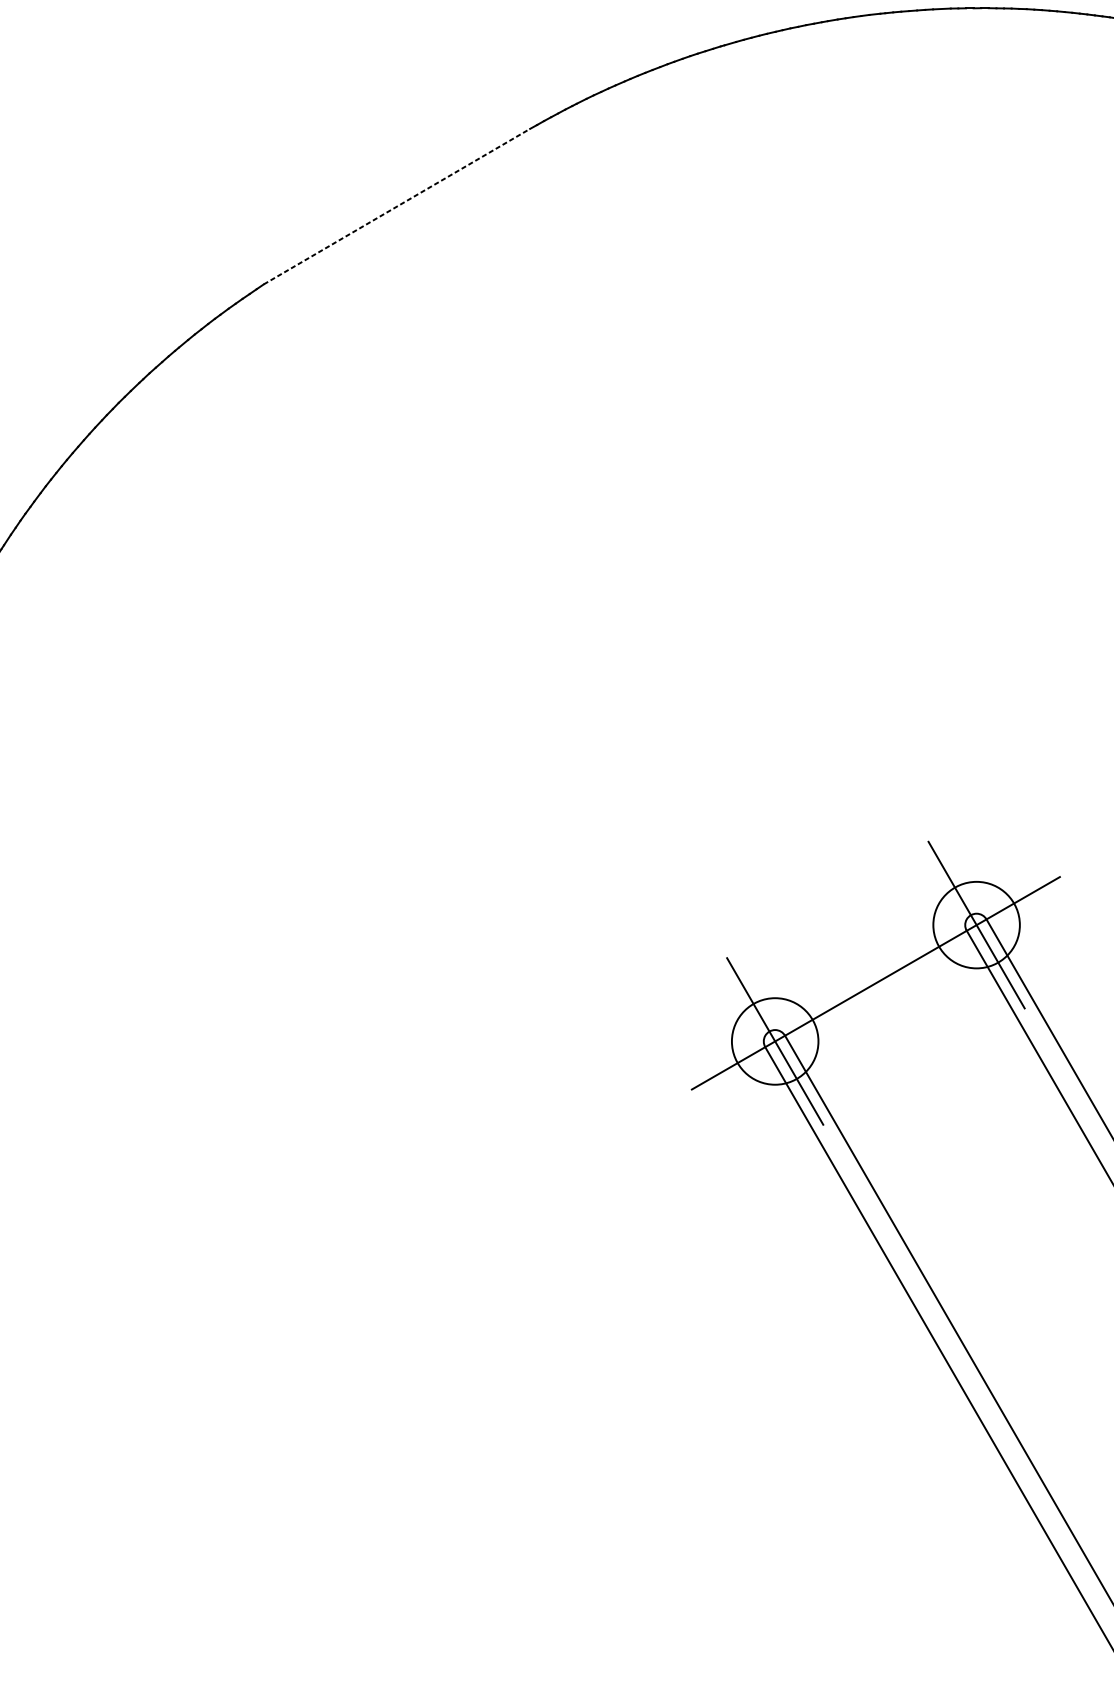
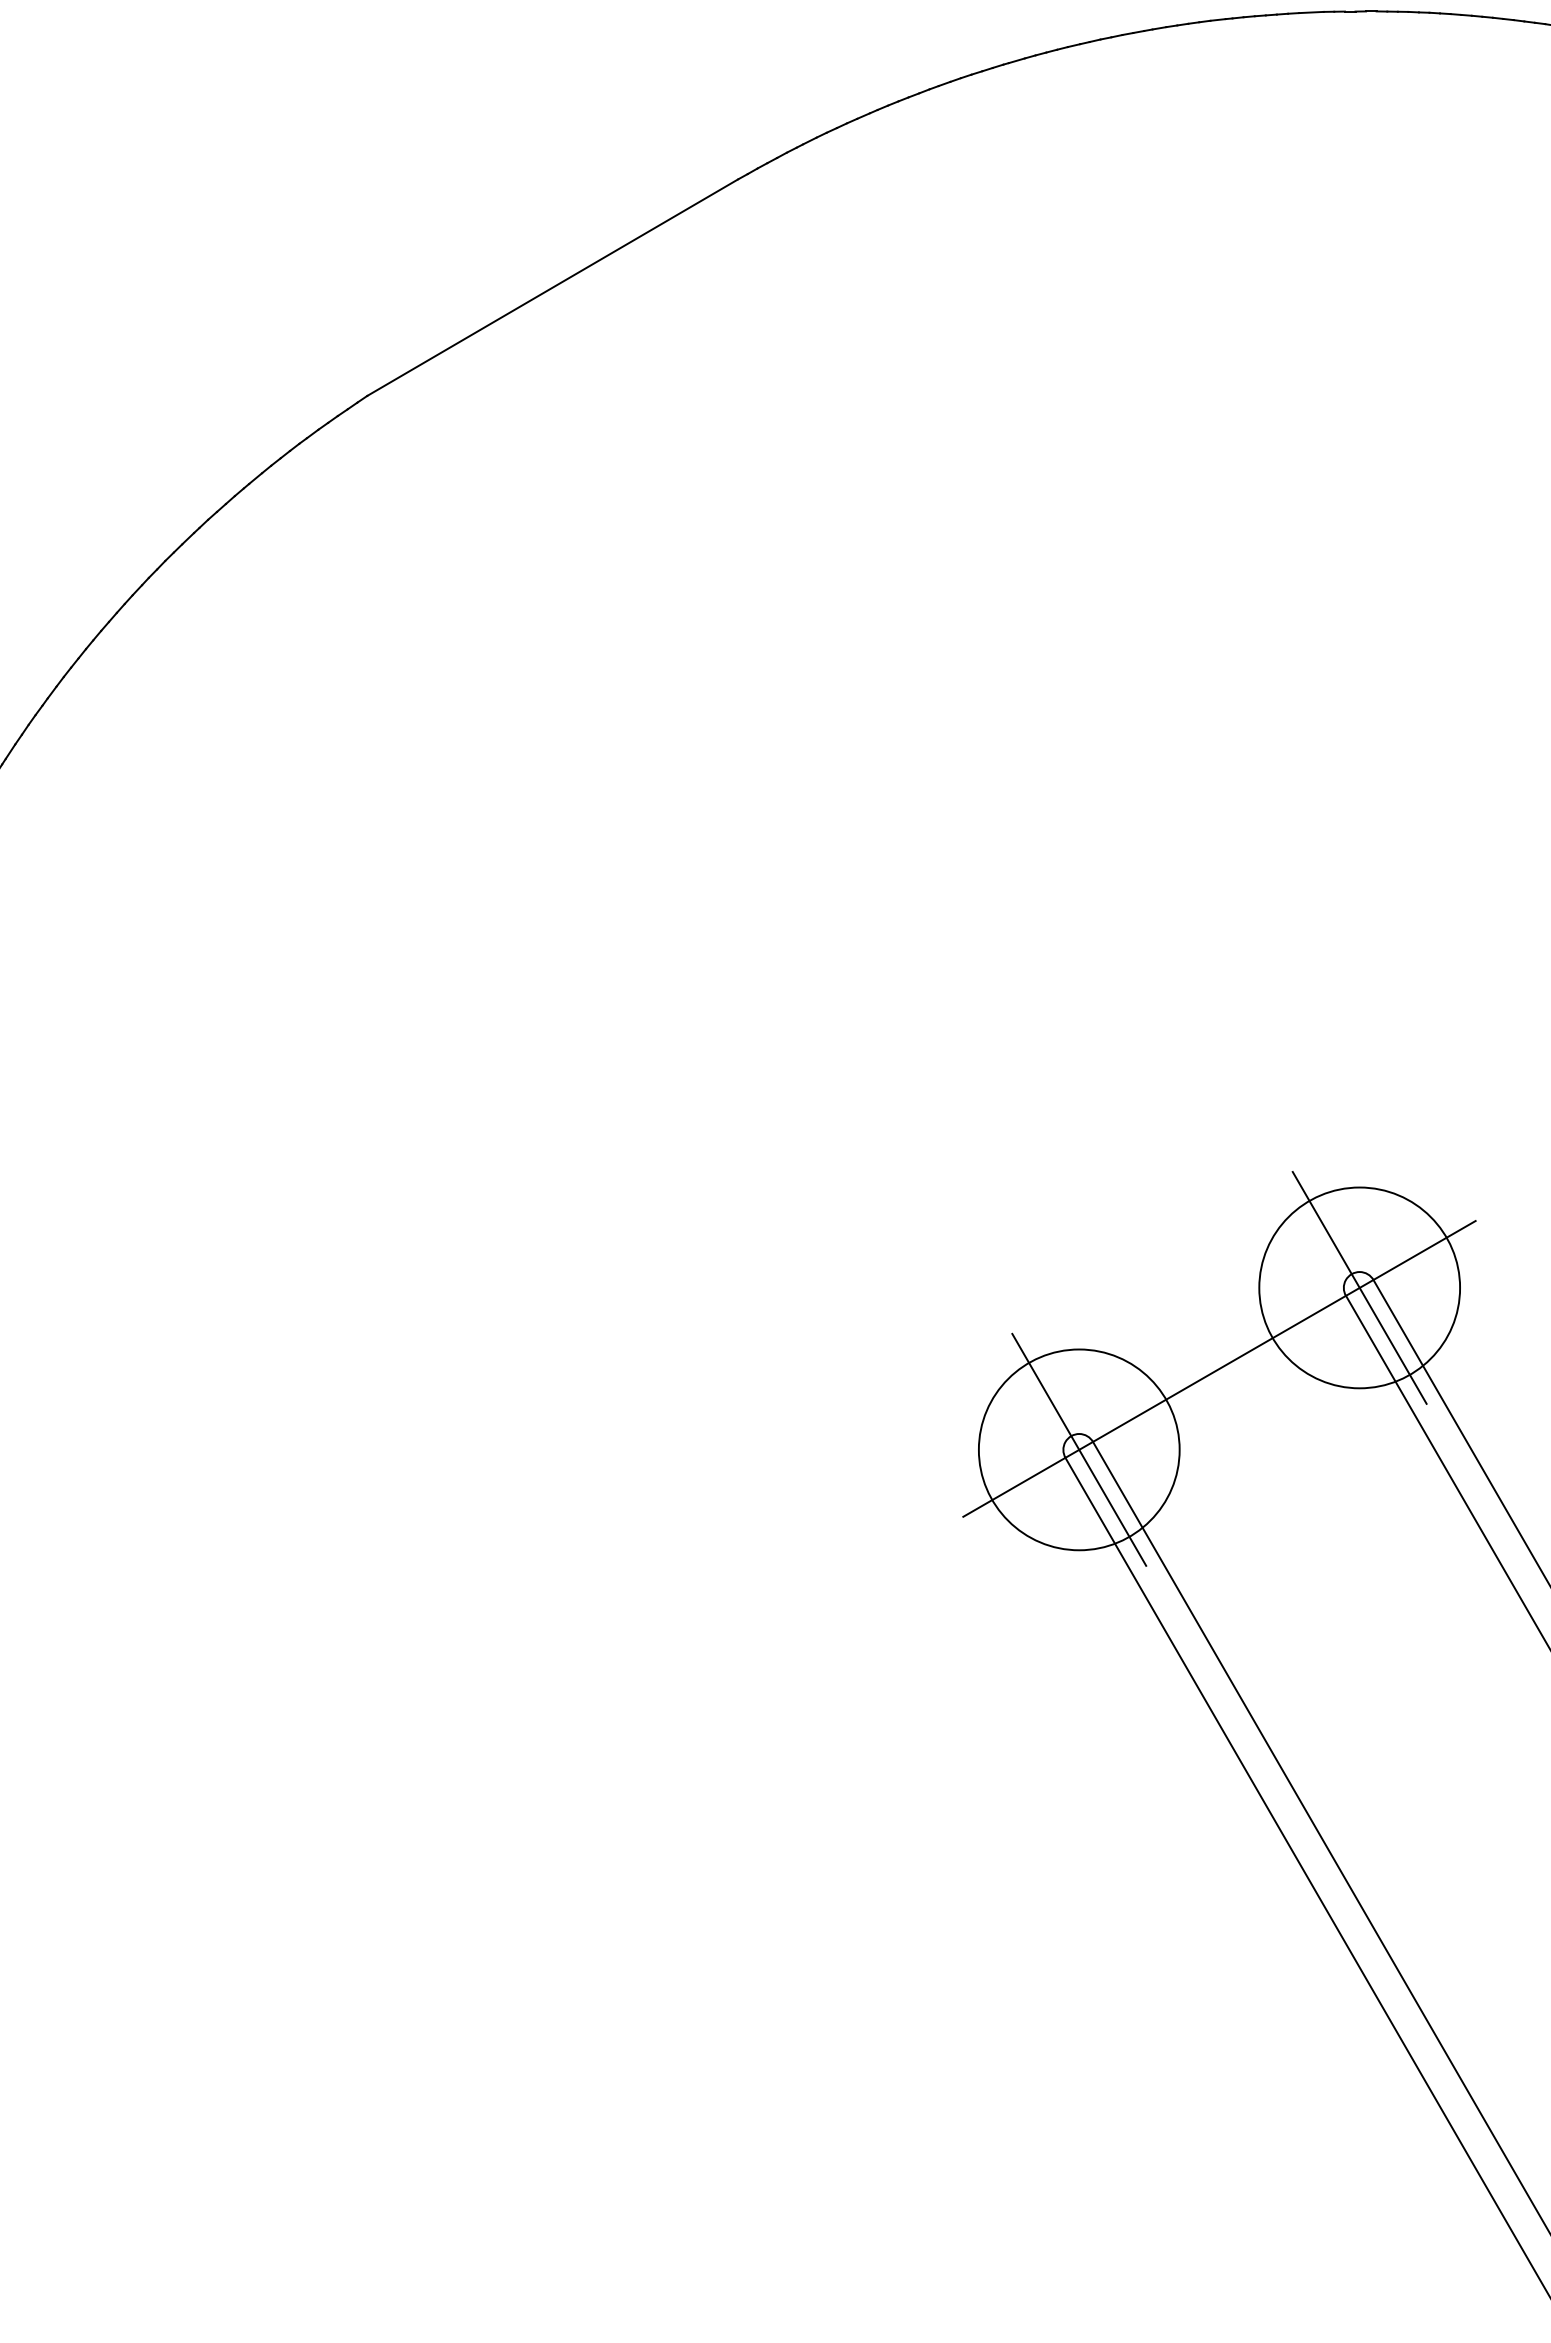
line: (396, 206) -> (552, 287), dashed -> solid
circle: (976, 924) -> (1359, 1287), size x1.67
circle: (774, 1041) -> (1078, 1449), size x1.67

